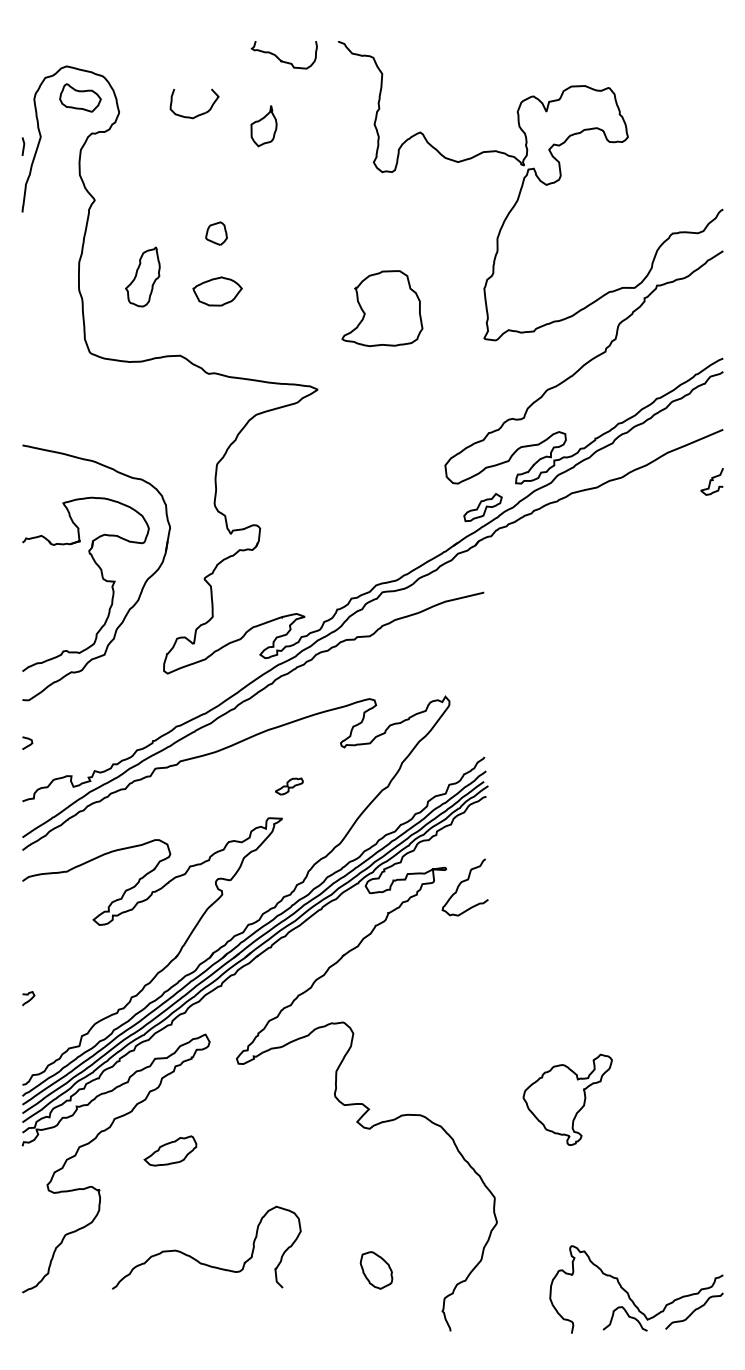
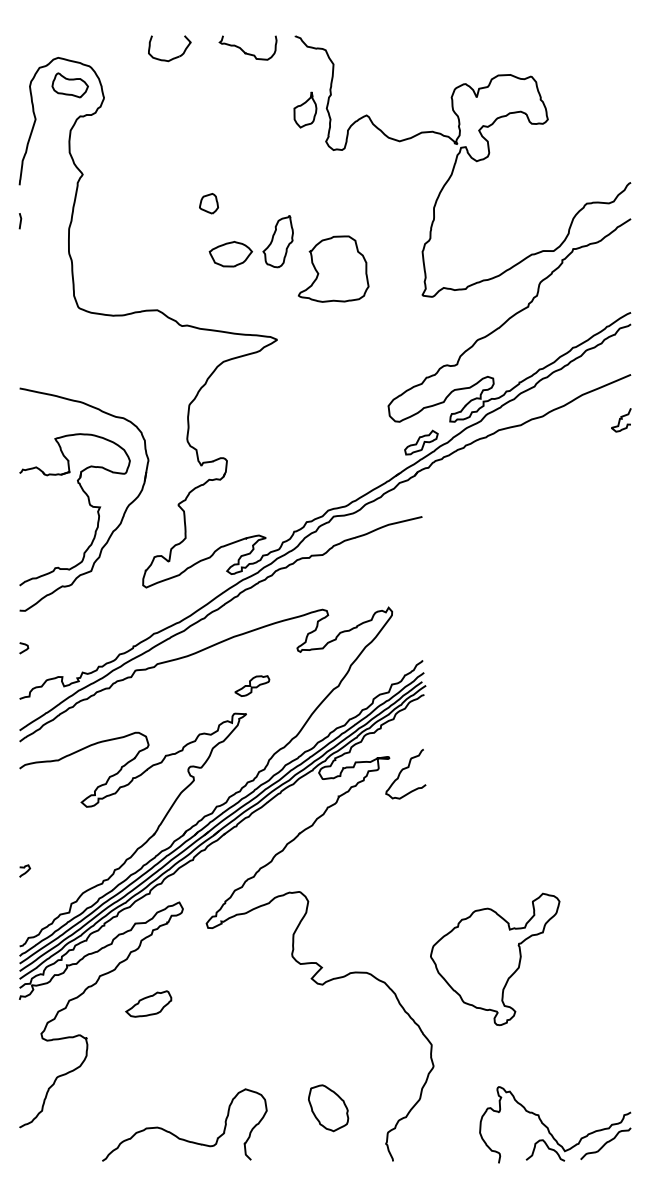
part: (200, 113) -> (174, 57), moved
part: (263, 126) -> (304, 110), moved
curve: (23, 146) -> (20, 221), moved
part: (216, 233) -> (208, 203), moved
part: (142, 276) -> (277, 241), moved
part: (217, 291) -> (230, 254), moved
part: (289, 786) -> (252, 686), size x1.43
part: (567, 1099) -> (495, 959), size x1.67
curve: (197, 1259) -> (176, 1135), moved
part: (376, 1270) -> (328, 1108), size x1.43

